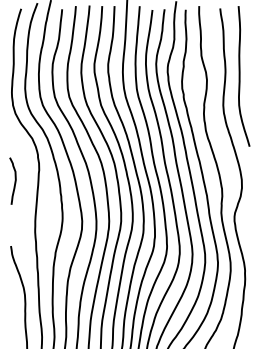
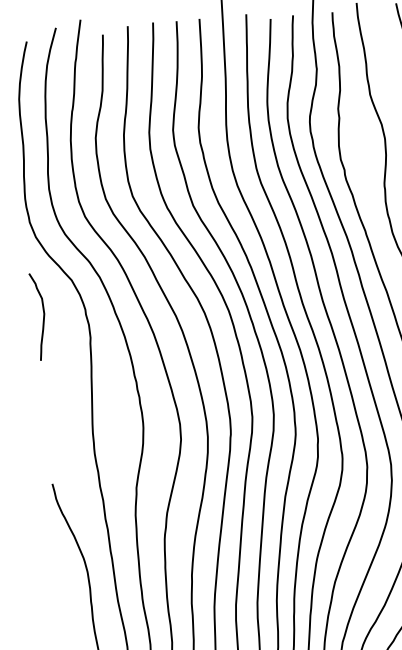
curve: (14, 180) -> (41, 315), moved

